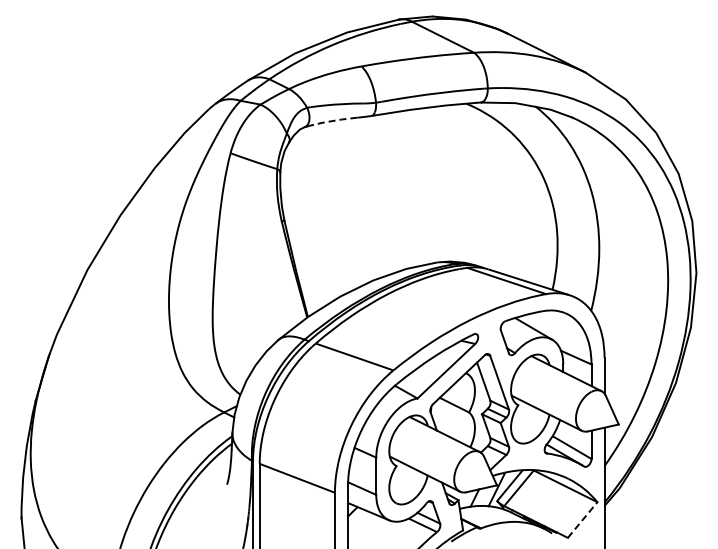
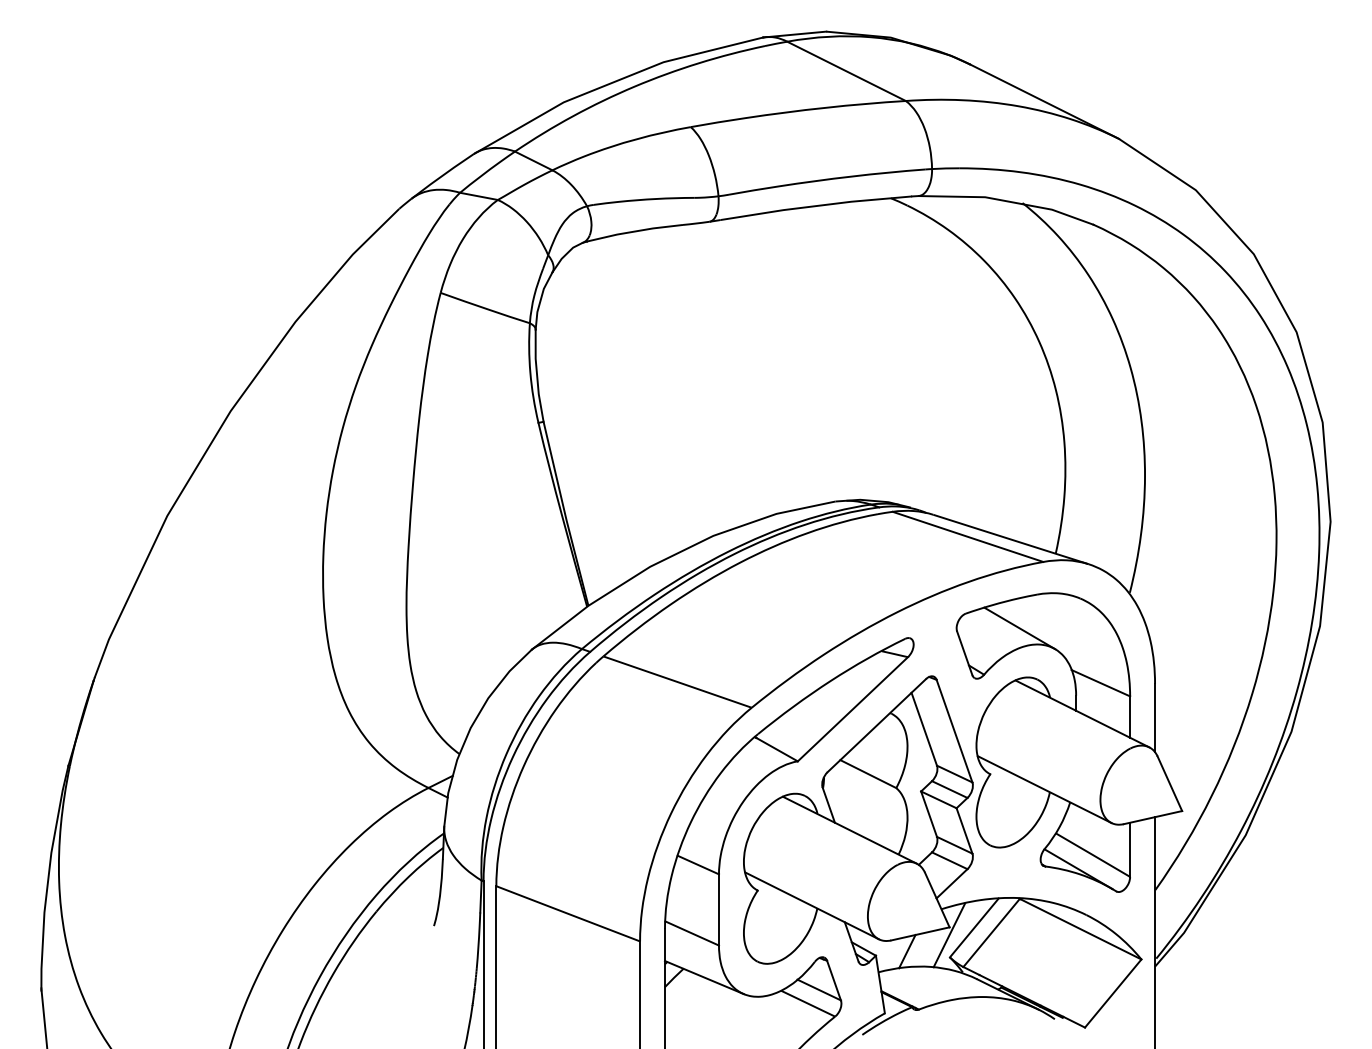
line: (332, 121) -> (635, 232), dashed -> solid
line: (582, 519) -> (1112, 992), dashed -> solid

